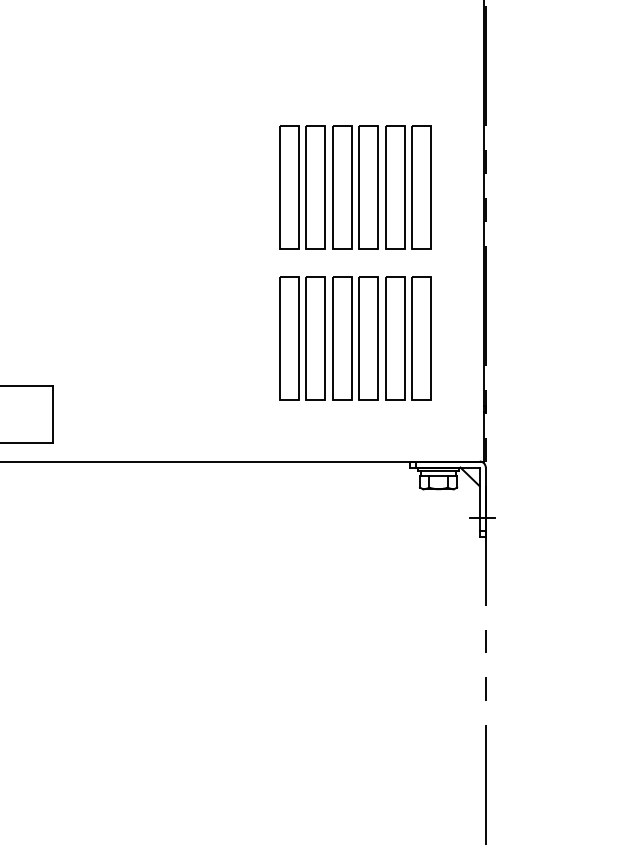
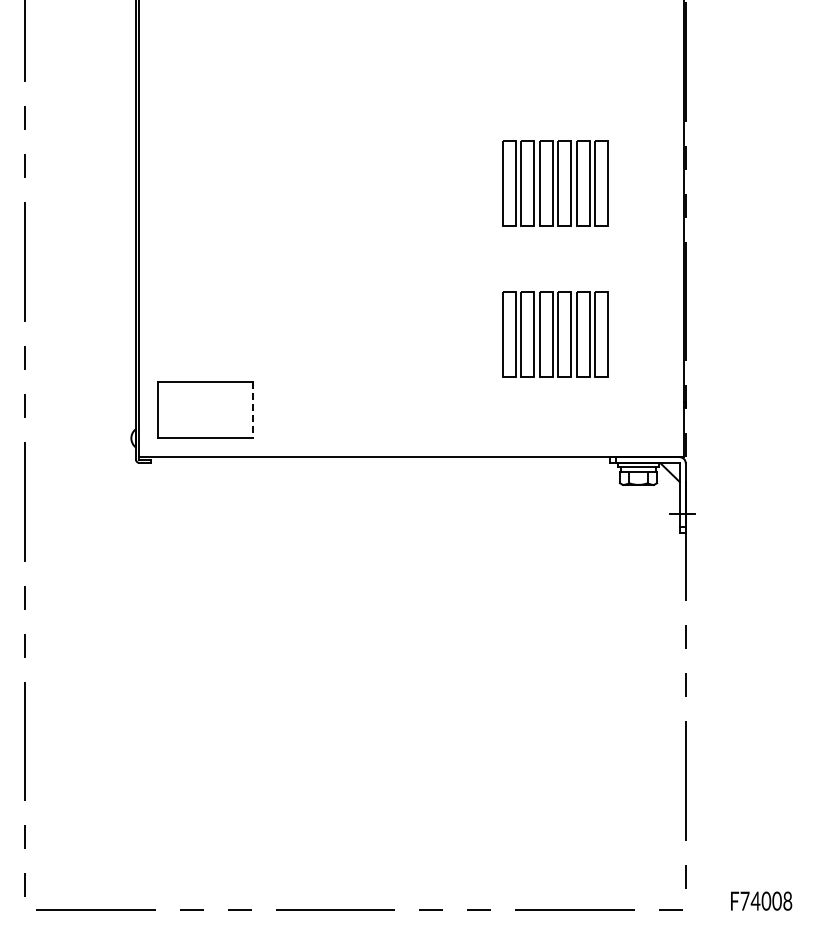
part: (355, 187) -> (555, 183), size x0.7
part: (355, 338) -> (555, 334), size x0.7
line: (52, 414) -> (252, 410), solid -> dashed

